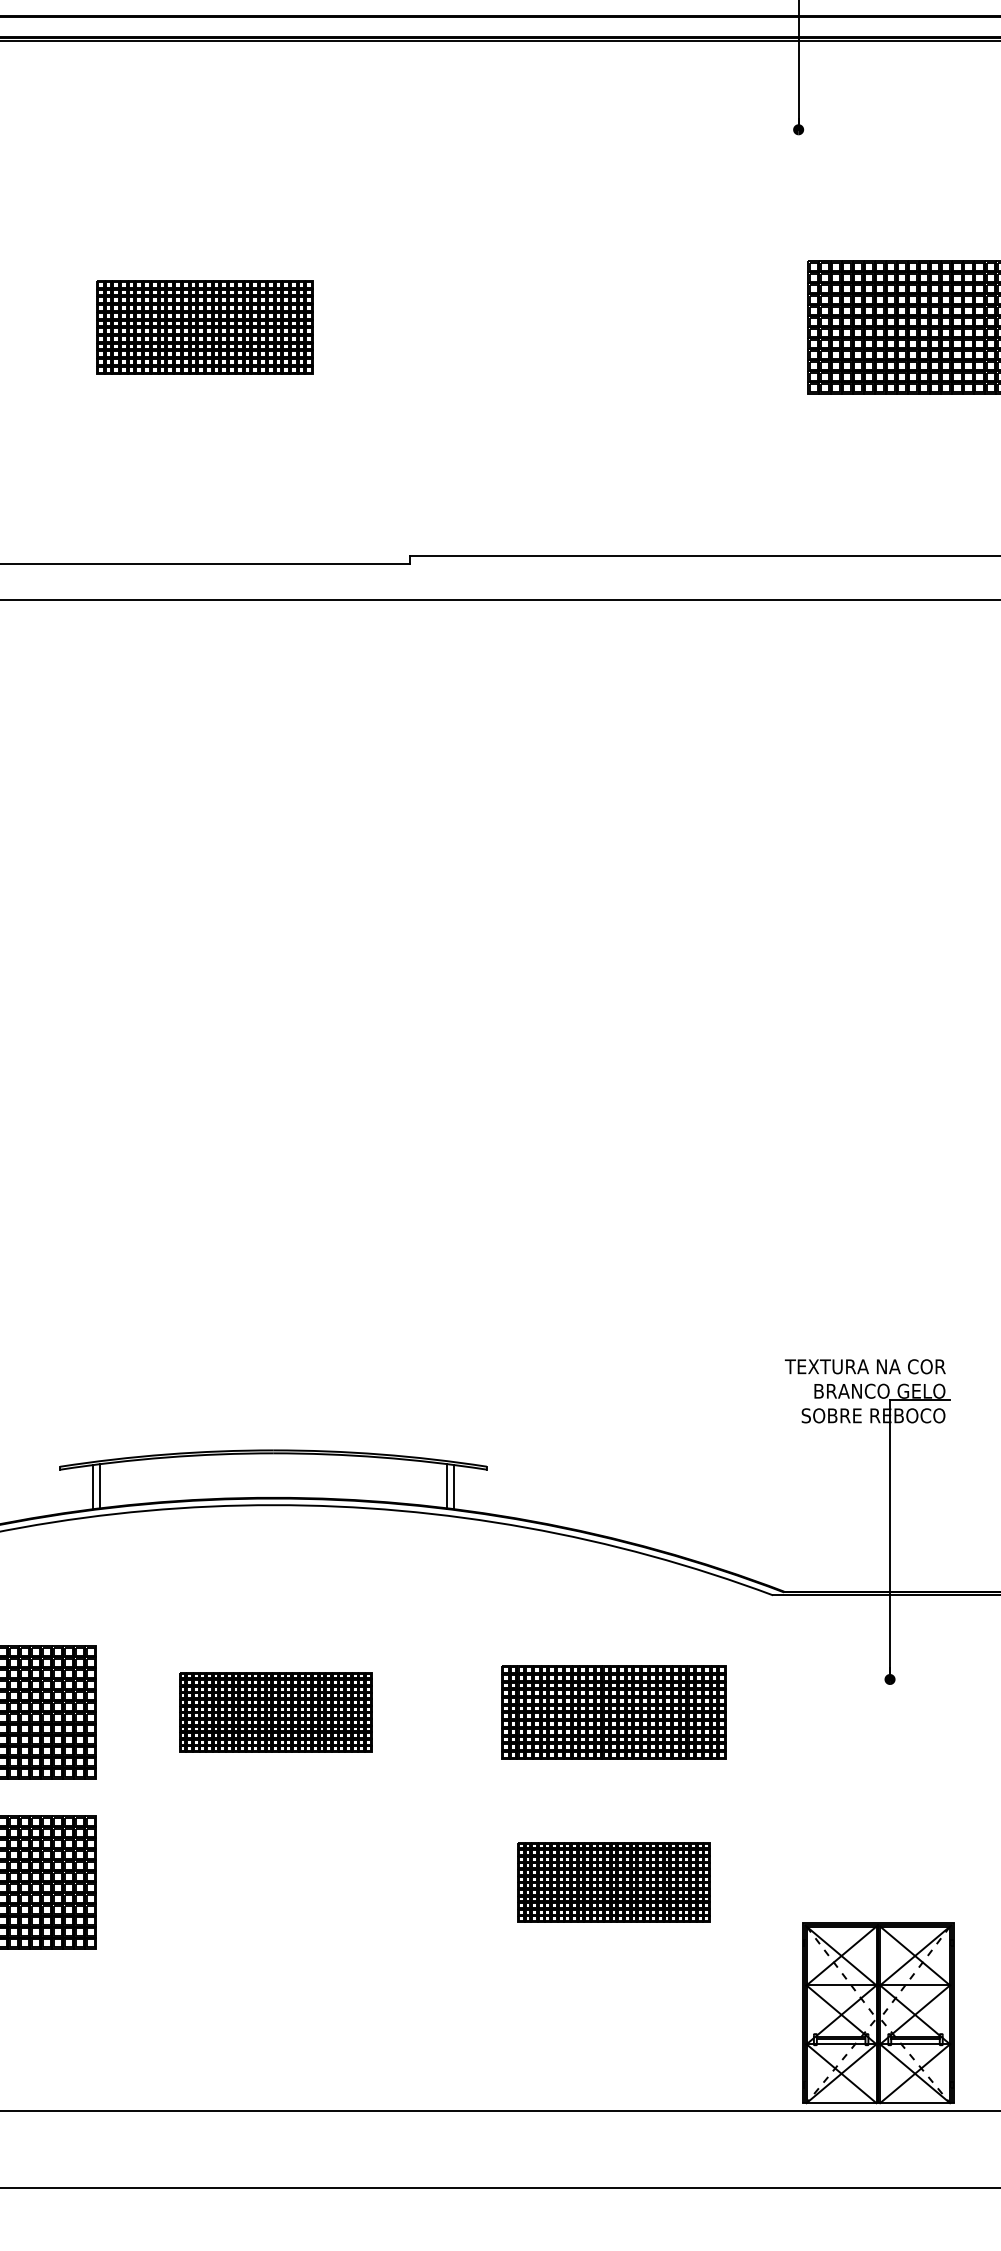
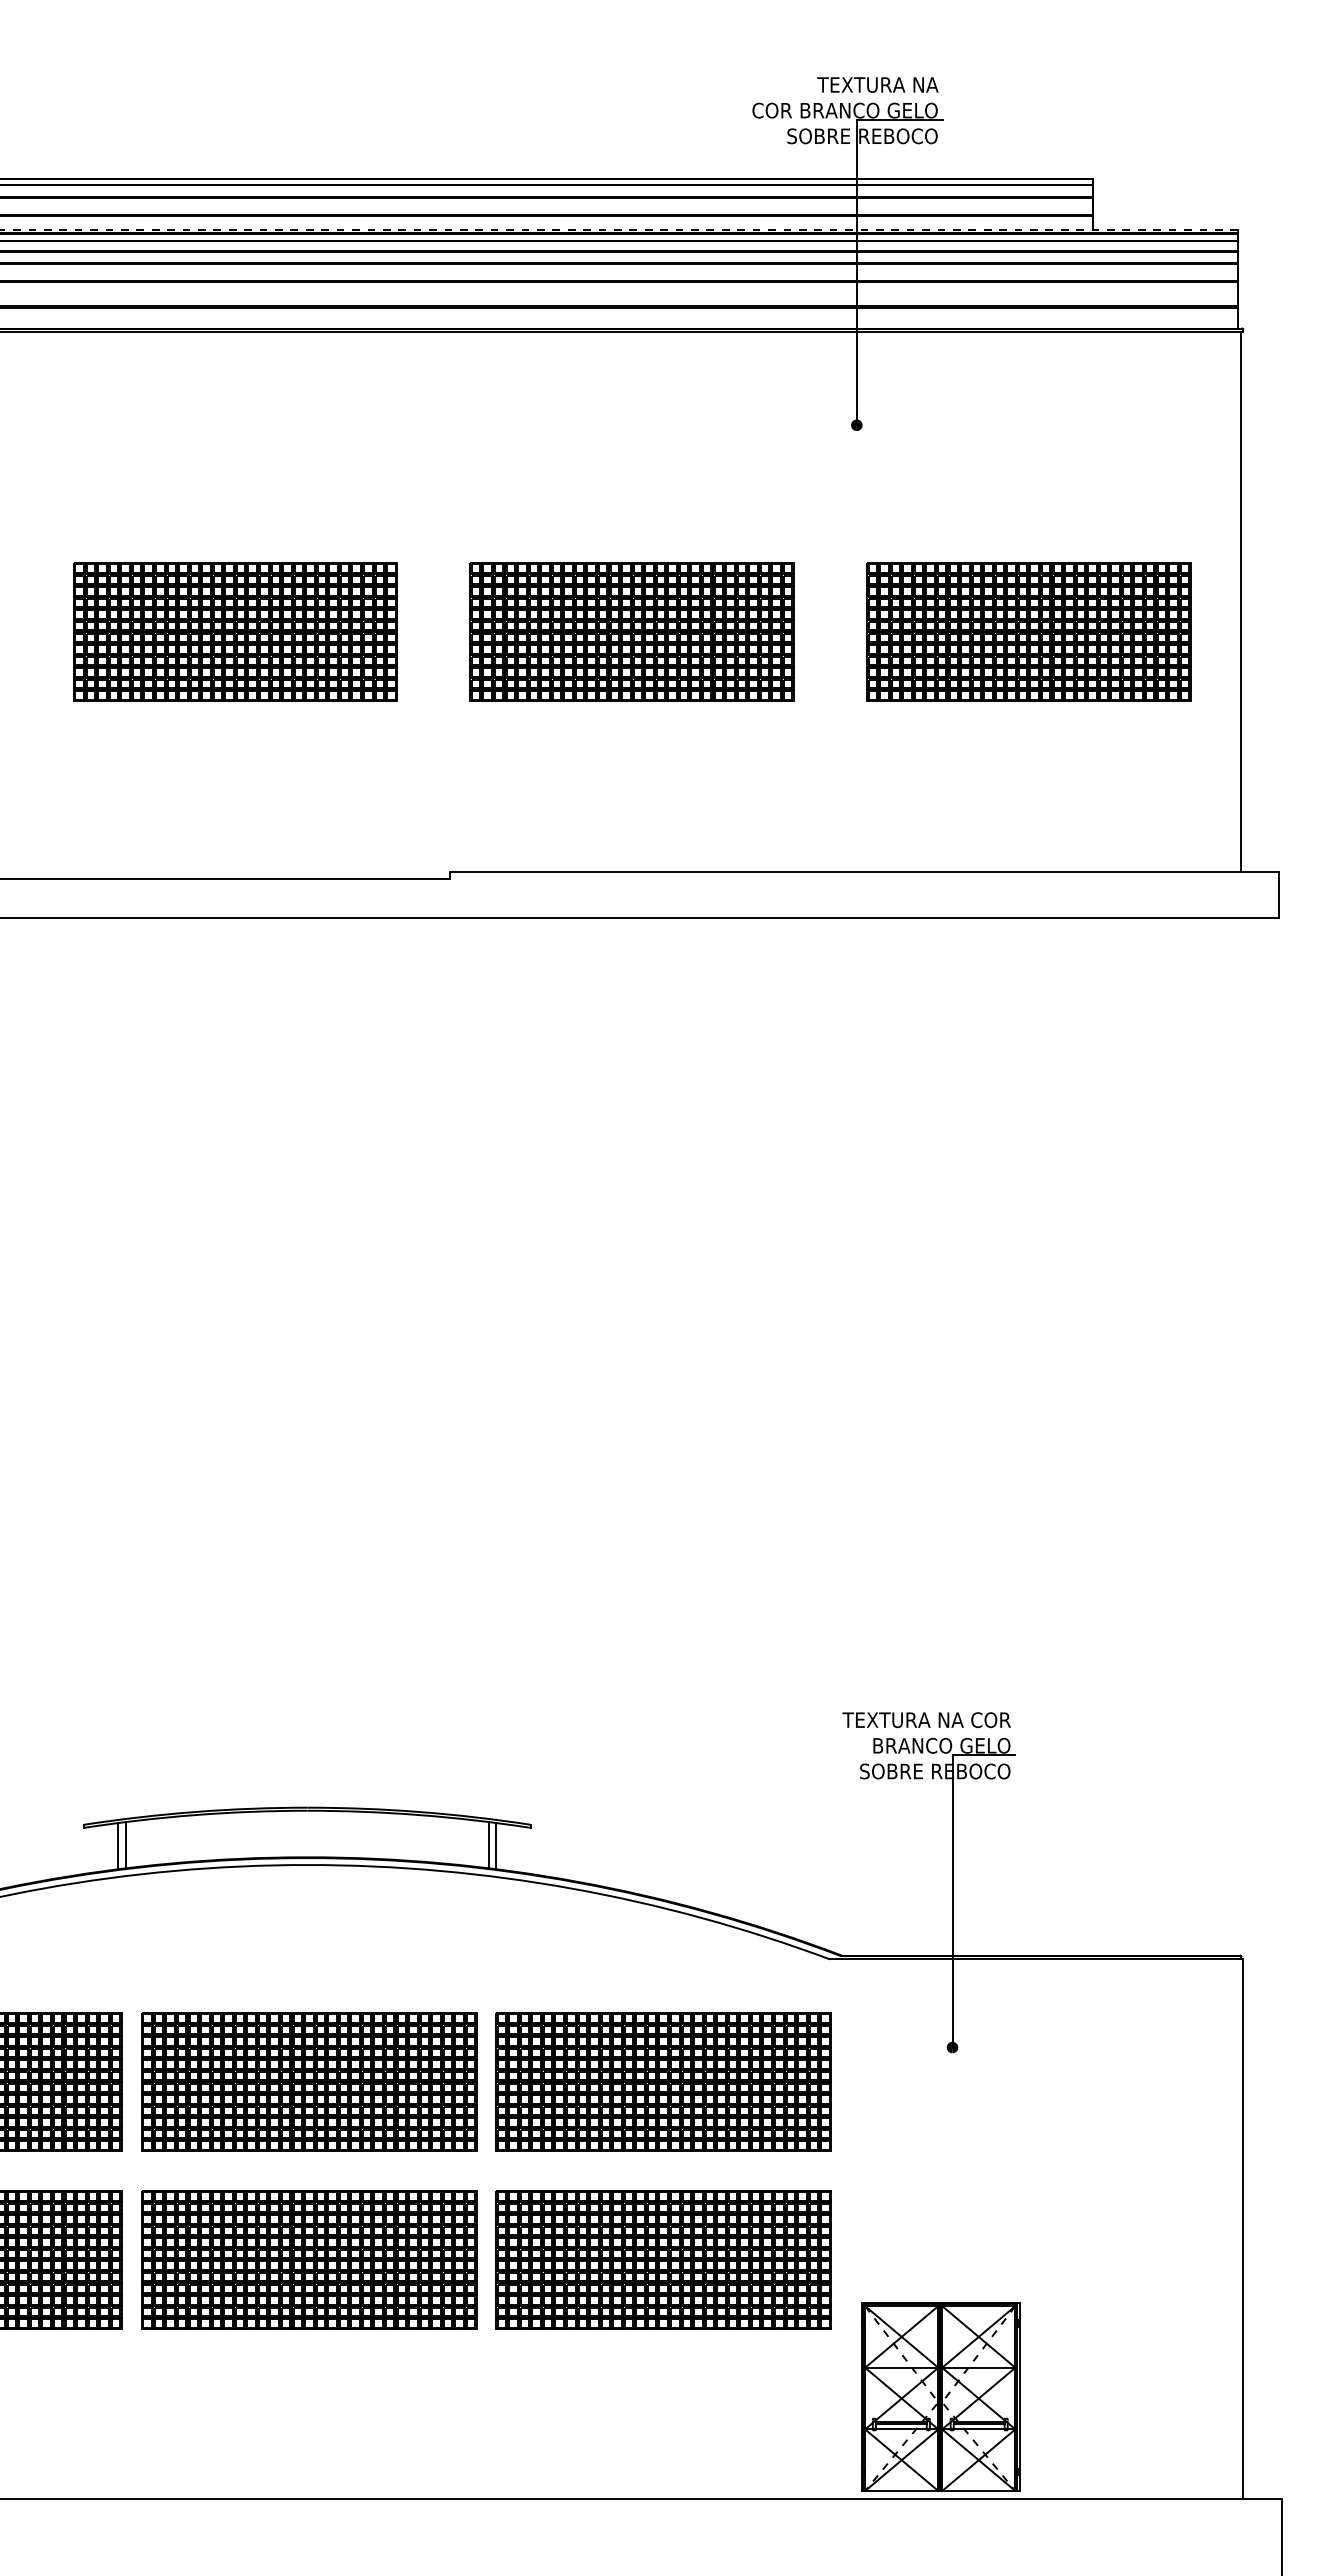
part: (205, 326) -> (235, 631), size x1.43
part: (583, 326) -> (631, 631), added
part: (275, 1711) -> (309, 2081), size x1.67
part: (613, 1711) -> (663, 2081), size x1.43
part: (275, 1882) -> (309, 2259), added
part: (613, 1882) -> (663, 2259), size x1.67

